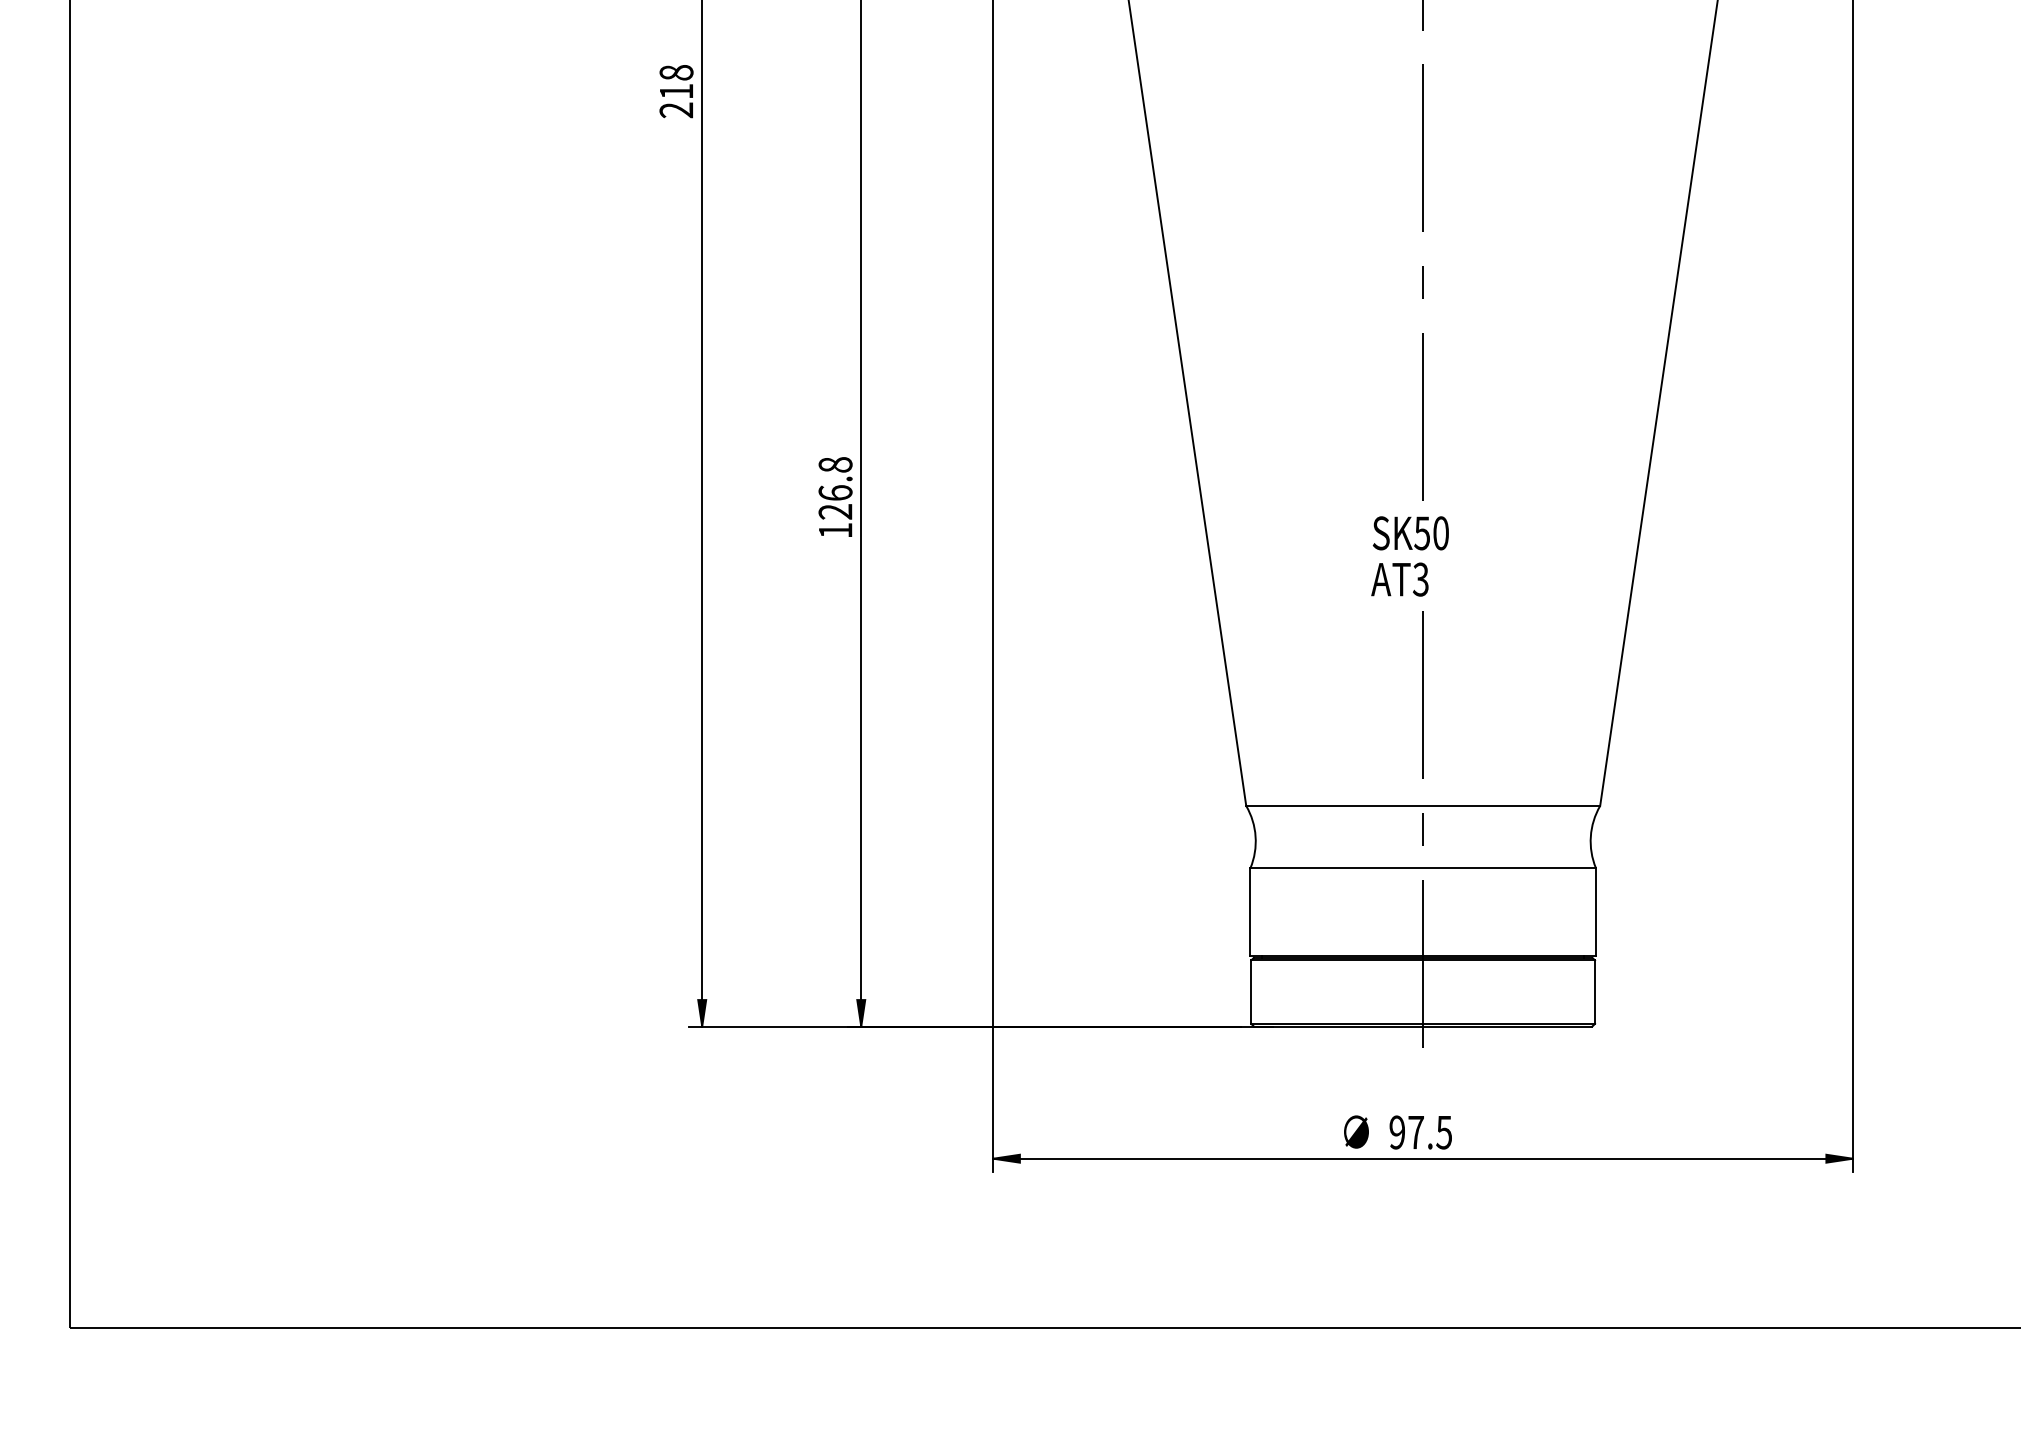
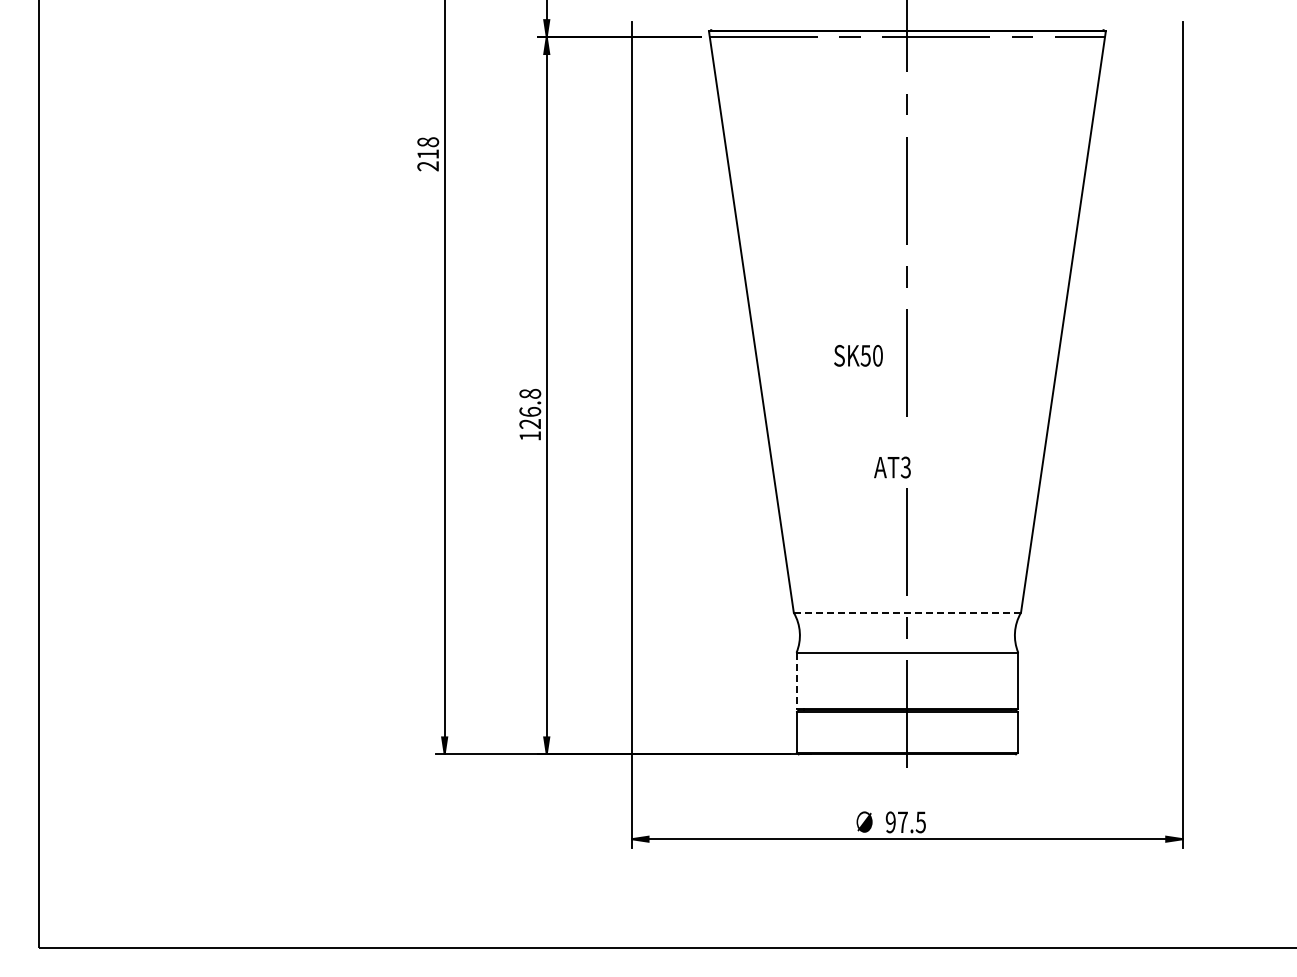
text: (1410, 532) -> (858, 355), moved
line: (1423, 805) -> (907, 612), solid -> dashed
line: (1250, 912) -> (796, 681), solid -> dashed

